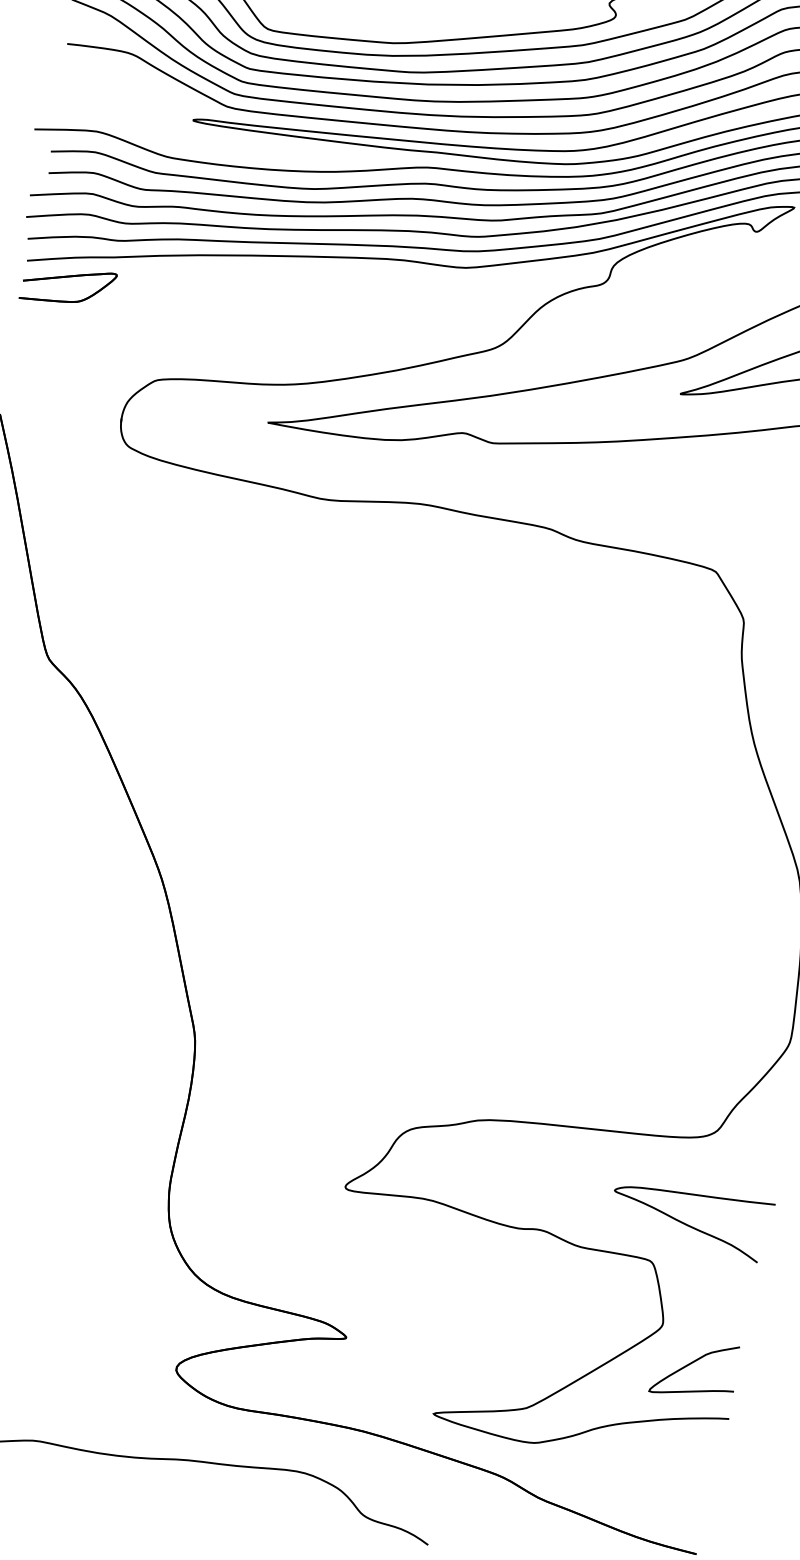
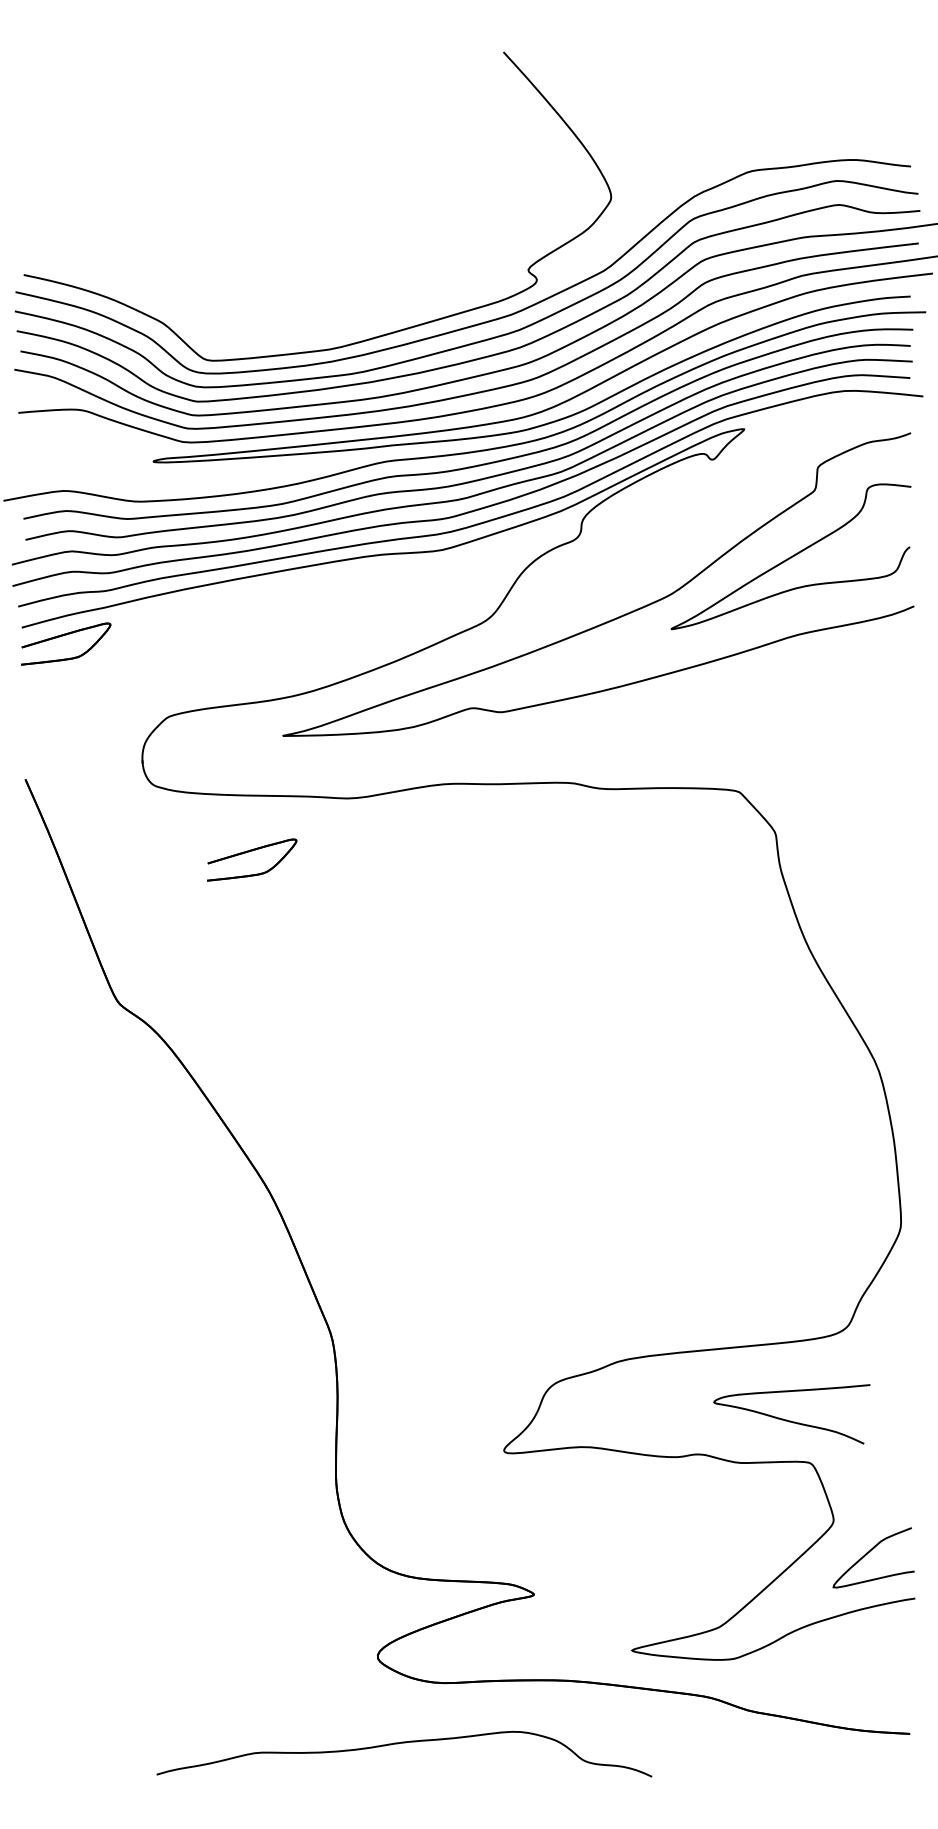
part: (210, 533) -> (249, 852), added
curve: (688, 1224) -> (790, 1420), moved

